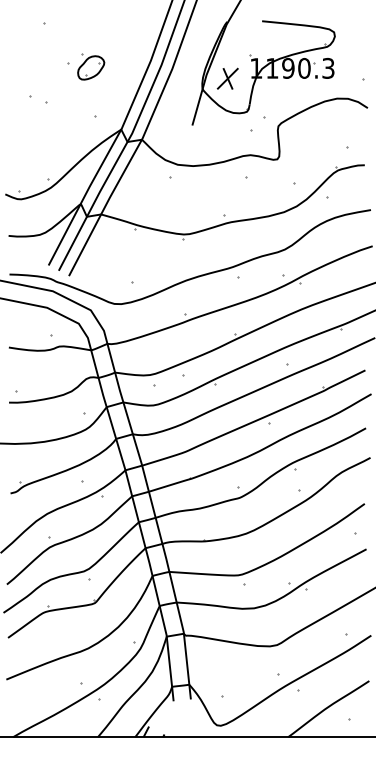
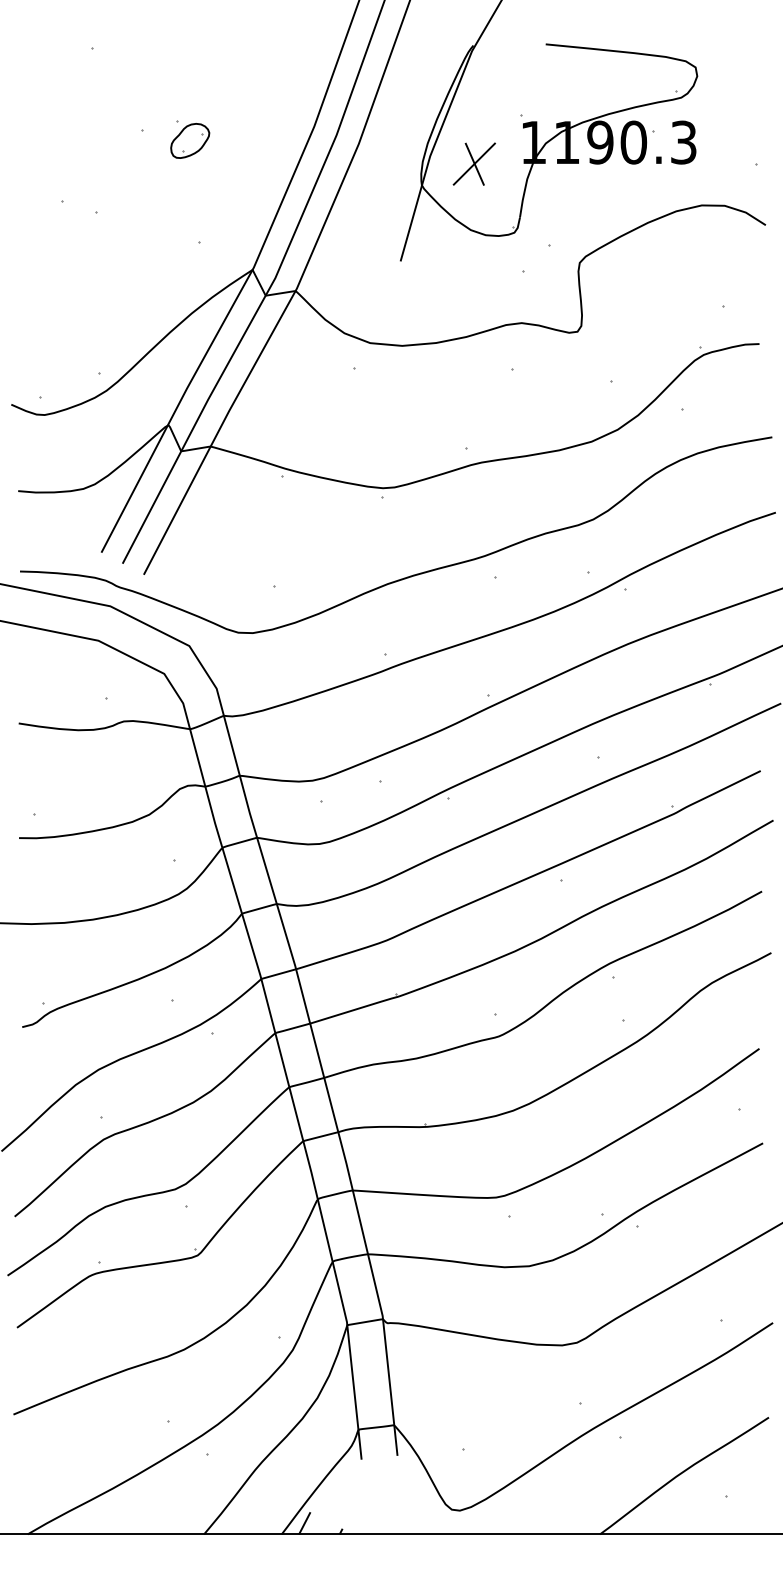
part: (91, 66) -> (190, 138), size x0.7

